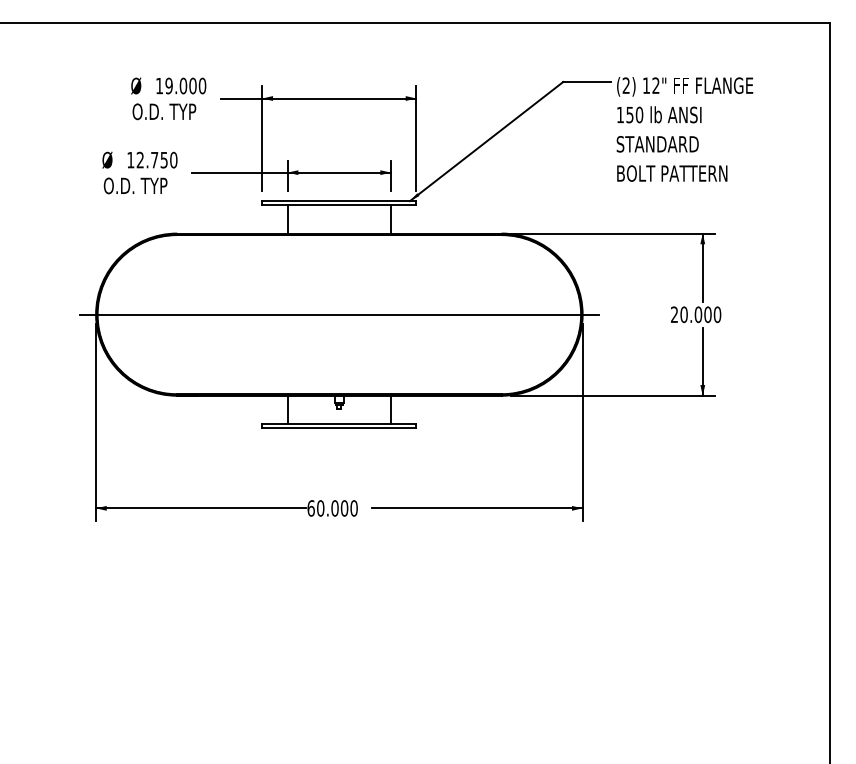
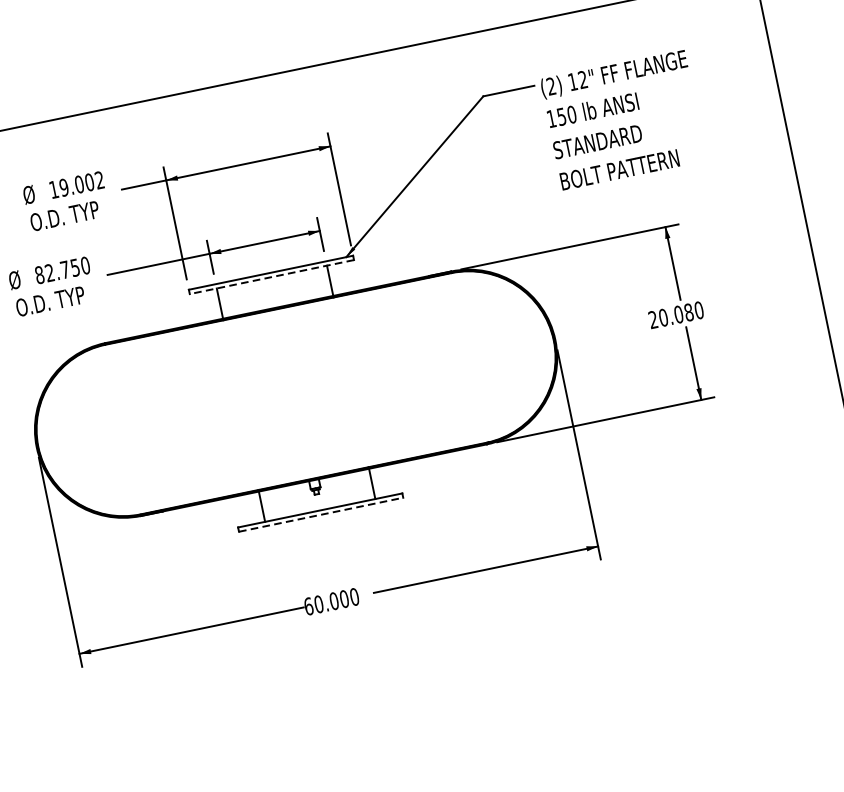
text: (202, 85) -> (99, 179), 19.000 -> 19.002
text: (130, 159) -> (39, 274), 12.750 -> 82.750
line: (338, 205) -> (271, 277), solid -> dashed
line: (338, 314) -> (295, 393), removed
text: (707, 314) -> (688, 312), 20.000 -> 20.080
line: (339, 428) -> (321, 515), solid -> dashed

